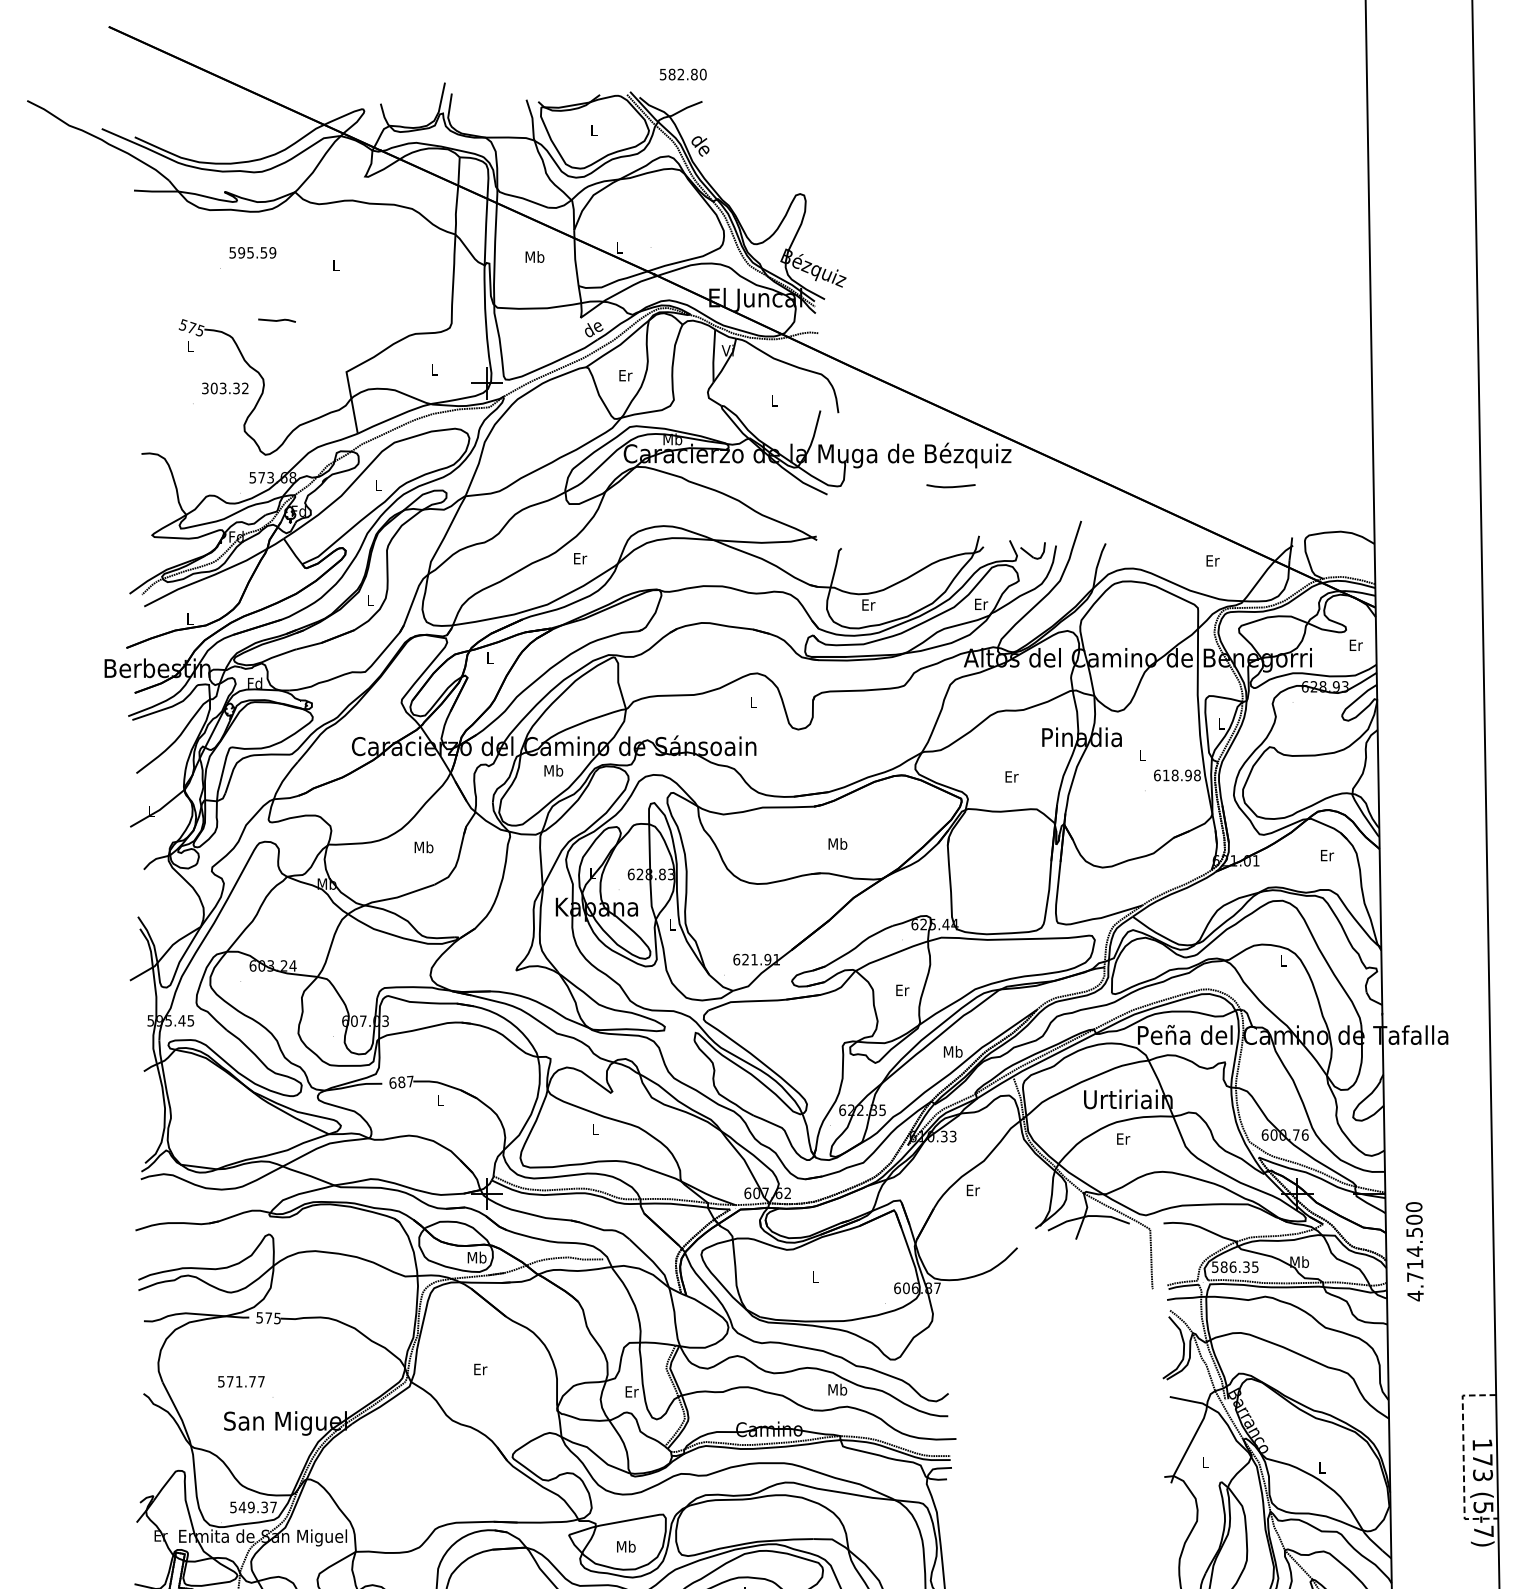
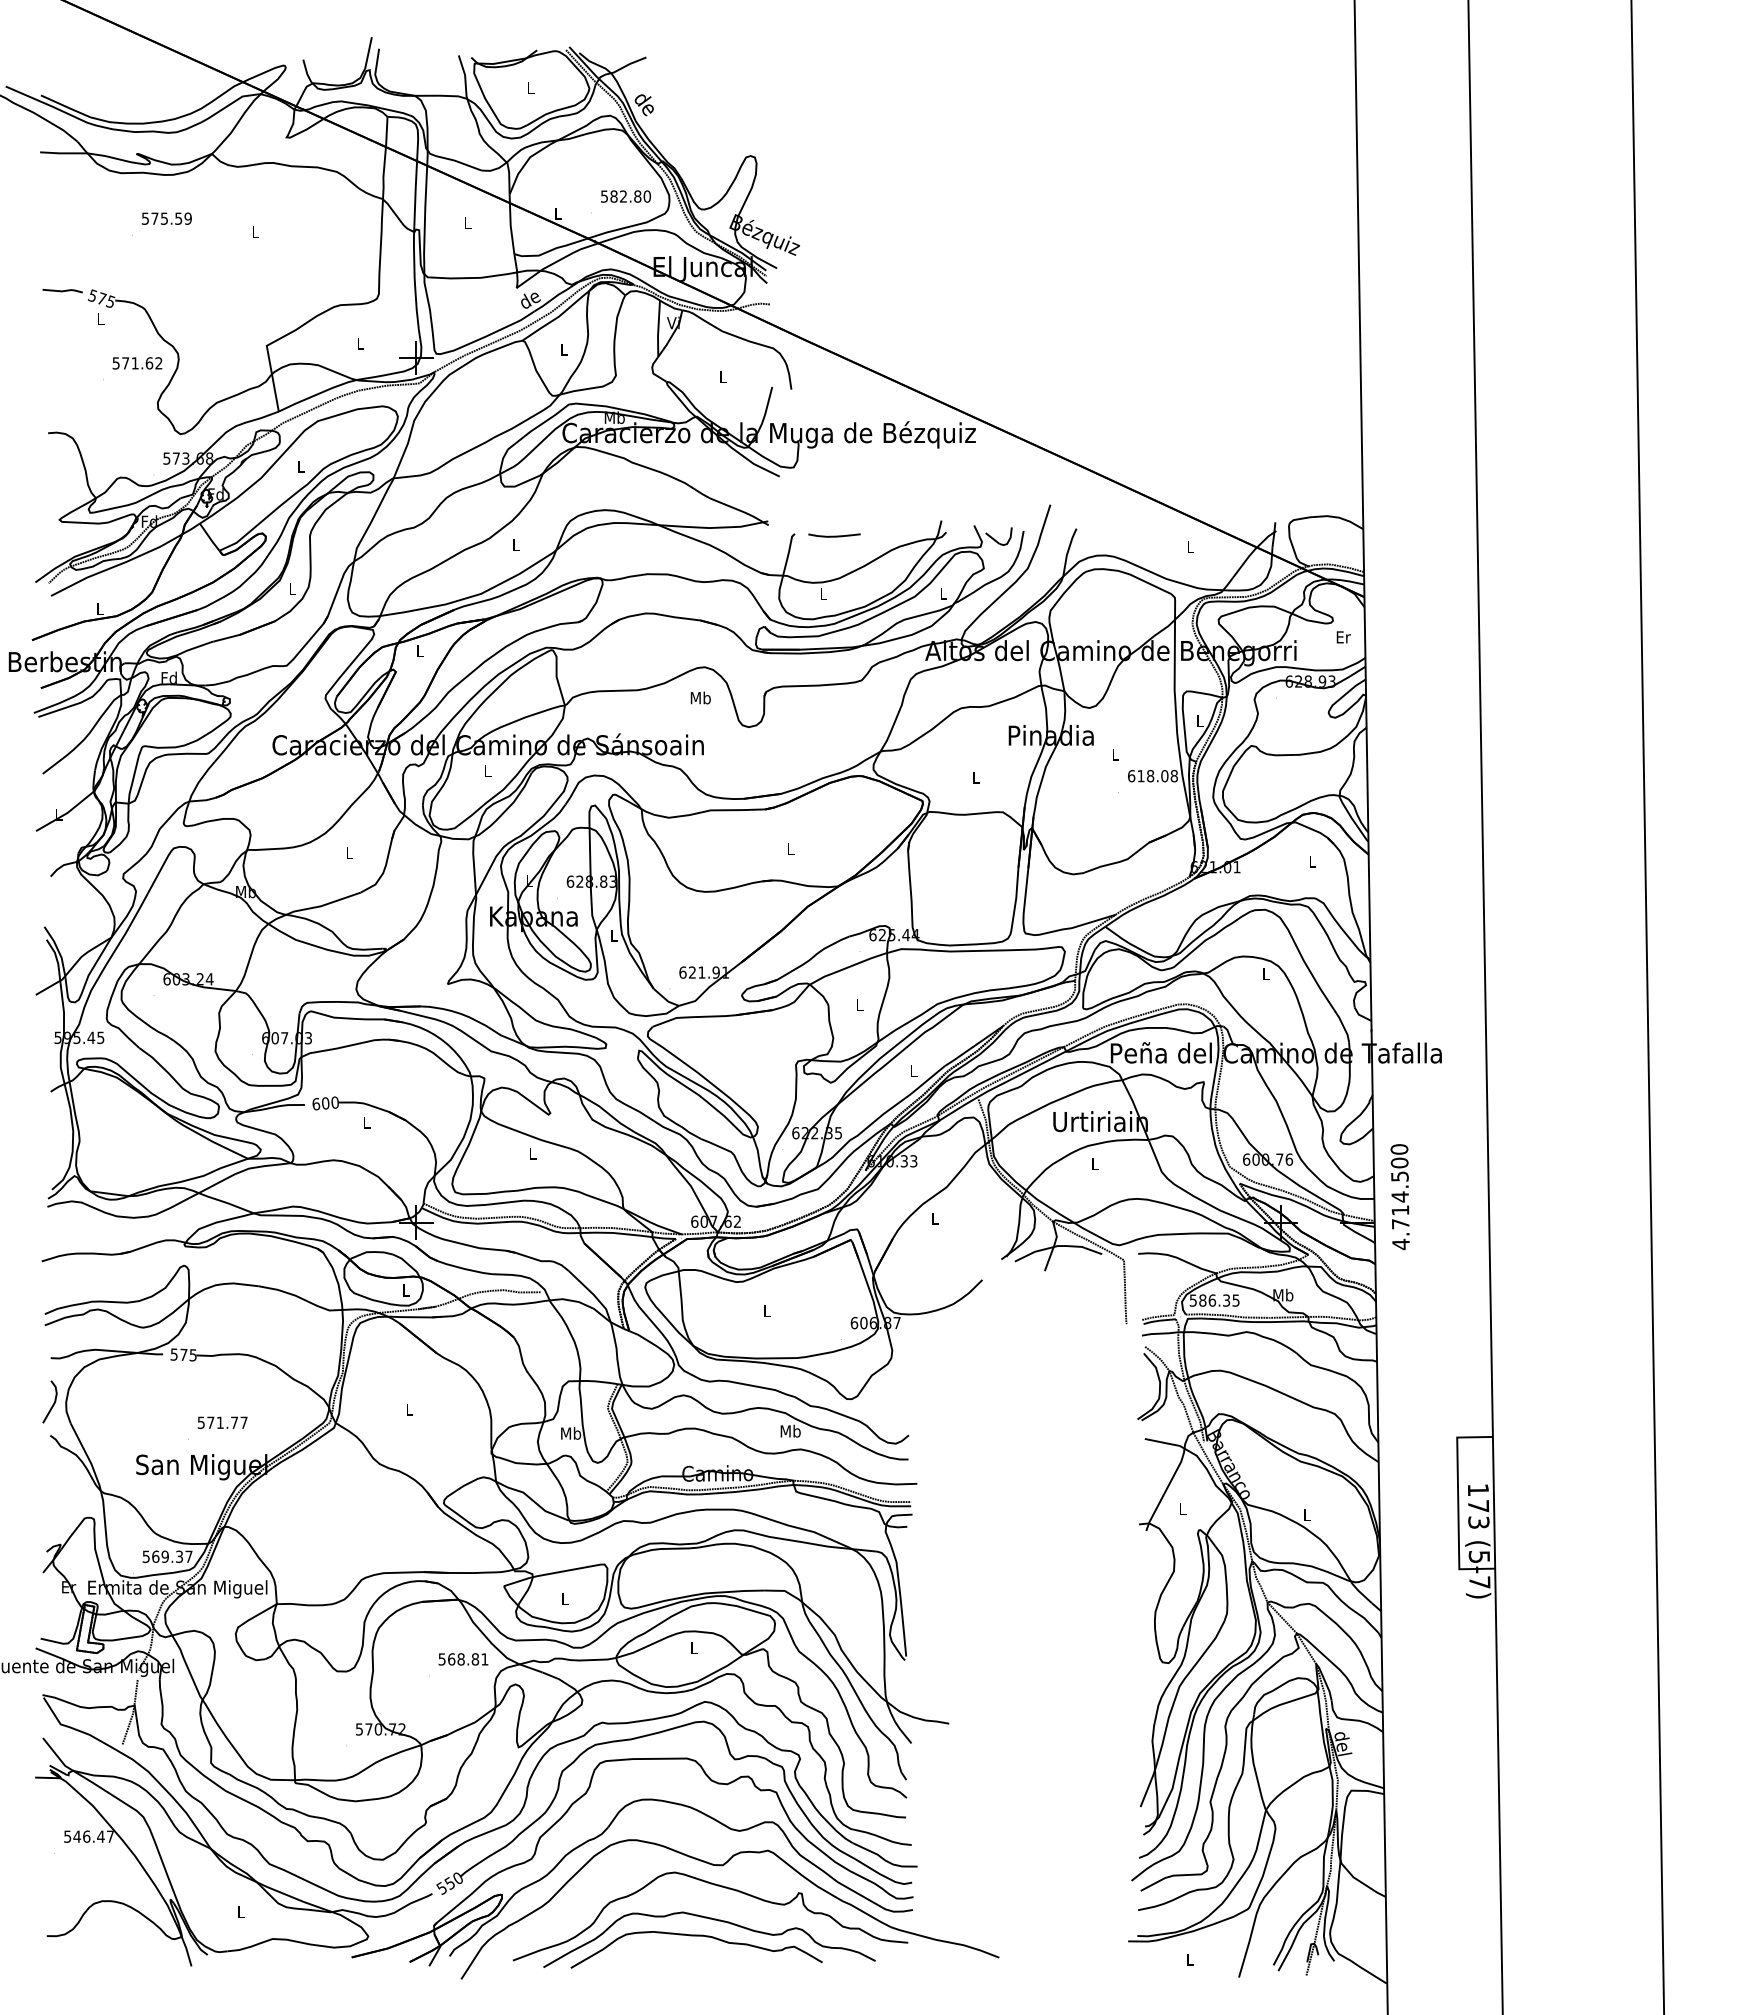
text: (682, 74) -> (625, 196), moved
text: (241, 252) -> (154, 218), 595.59 -> 575.59
text: (534, 256) -> (467, 222), Mb -> L
line: (276, 321) -> (62, 291), moved
text: (625, 375) -> (564, 349), Er -> L
text: (221, 388) -> (133, 363), 303.32 -> 571.62
curve: (951, 486) -> (834, 535), moved
text: (580, 558) -> (516, 544), Er -> L
text: (1213, 561) -> (1191, 547), Er -> L
text: (981, 604) -> (944, 593), Er -> L
text: (868, 605) -> (823, 594), Er -> L
text: (753, 701) -> (700, 697), L -> Mb
text: (553, 770) -> (487, 770), Mb -> L
text: (1188, 775) -> (1164, 776), 618.98 -> 618.08
text: (1011, 776) -> (976, 777), Er -> L
text: (837, 843) -> (790, 848), Mb -> L
text: (424, 847) -> (349, 852), Mb -> L
text: (1327, 855) -> (1313, 861), Er -> L
text: (903, 990) -> (860, 1005), Er -> L
text: (952, 1051) -> (913, 1070), Mb -> L
text: (406, 1081) -> (330, 1102), 687 -> 600
text: (1123, 1138) -> (1095, 1163), Er -> L
text: (973, 1190) -> (935, 1218), Er -> L
text: (1414, 1252) -> (1399, 1197), moved
text: (477, 1257) -> (406, 1290), Mb -> L
line: (146, 1362) -> (53, 1402), added
text: (481, 1369) -> (410, 1409), Er -> L
text: (241, 1381) -> (222, 1422), moved
text: (632, 1391) -> (571, 1433), Er -> Mb
line: (1463, 1457) -> (1458, 1503), dashed -> solid
text: (242, 1507) -> (155, 1556), 549.37 -> 569.37
text: (626, 1546) -> (565, 1598), Mb -> L

